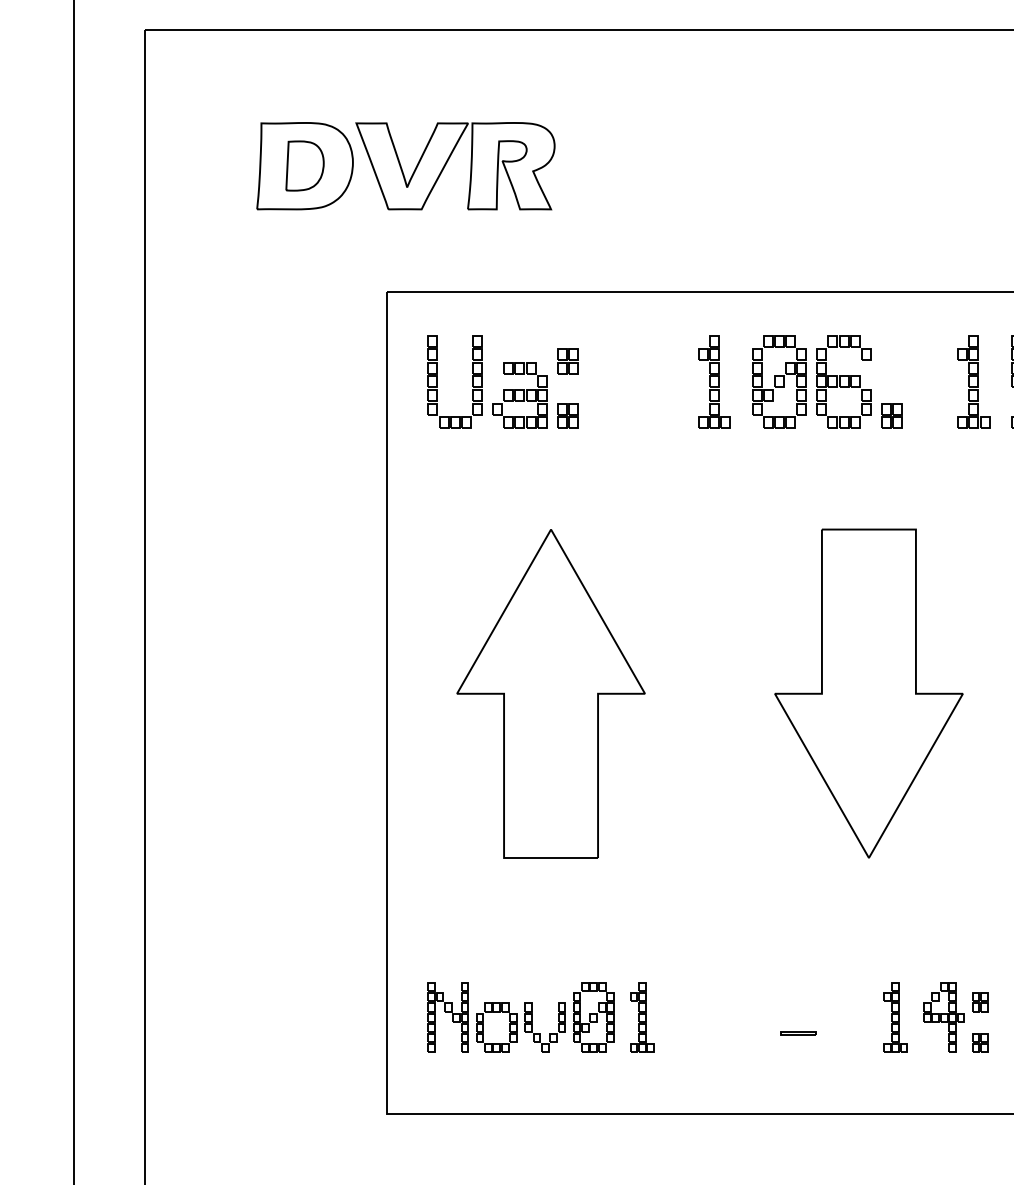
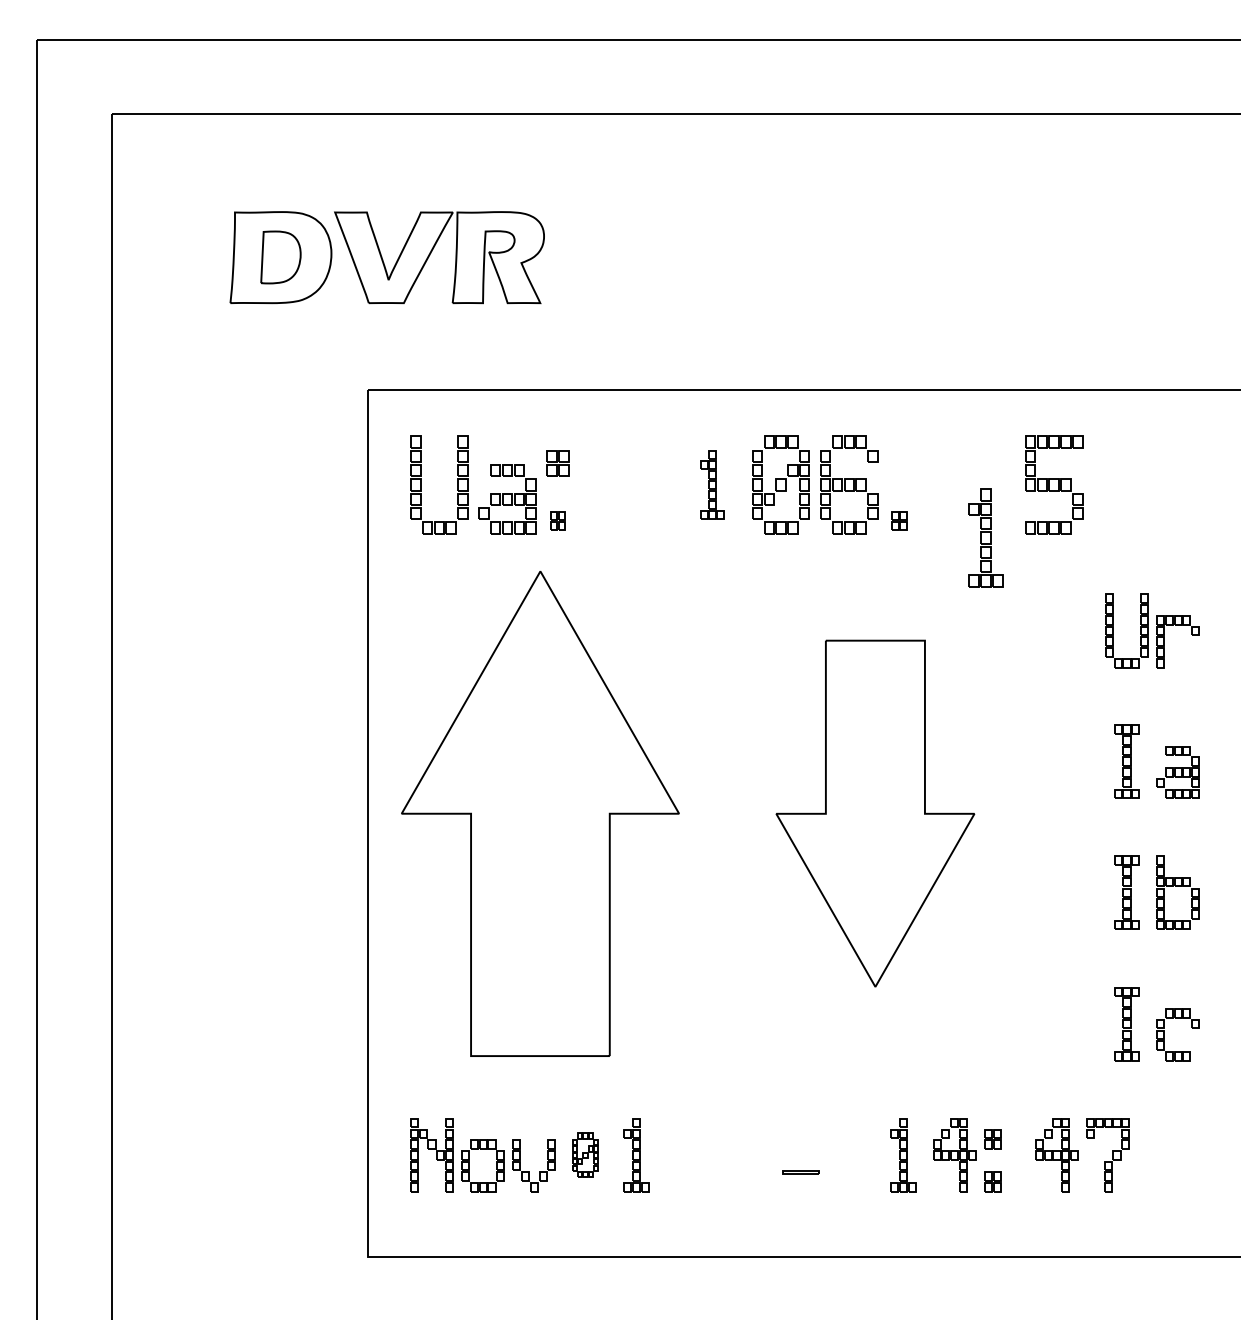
part: (714, 381) -> (712, 484), size x0.7
part: (973, 381) -> (985, 537), moved
part: (567, 415) -> (557, 520), size x0.7
part: (891, 415) -> (899, 520), size x0.7
part: (550, 693) -> (539, 813), size x1.4
part: (593, 1017) -> (585, 1155), size x0.6

